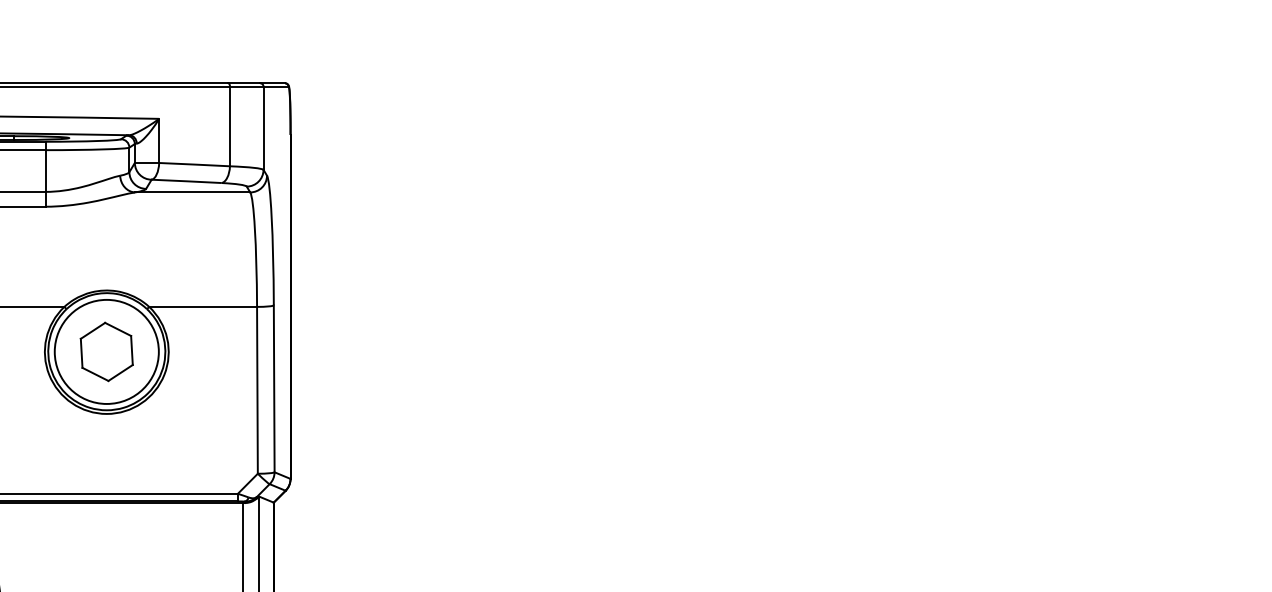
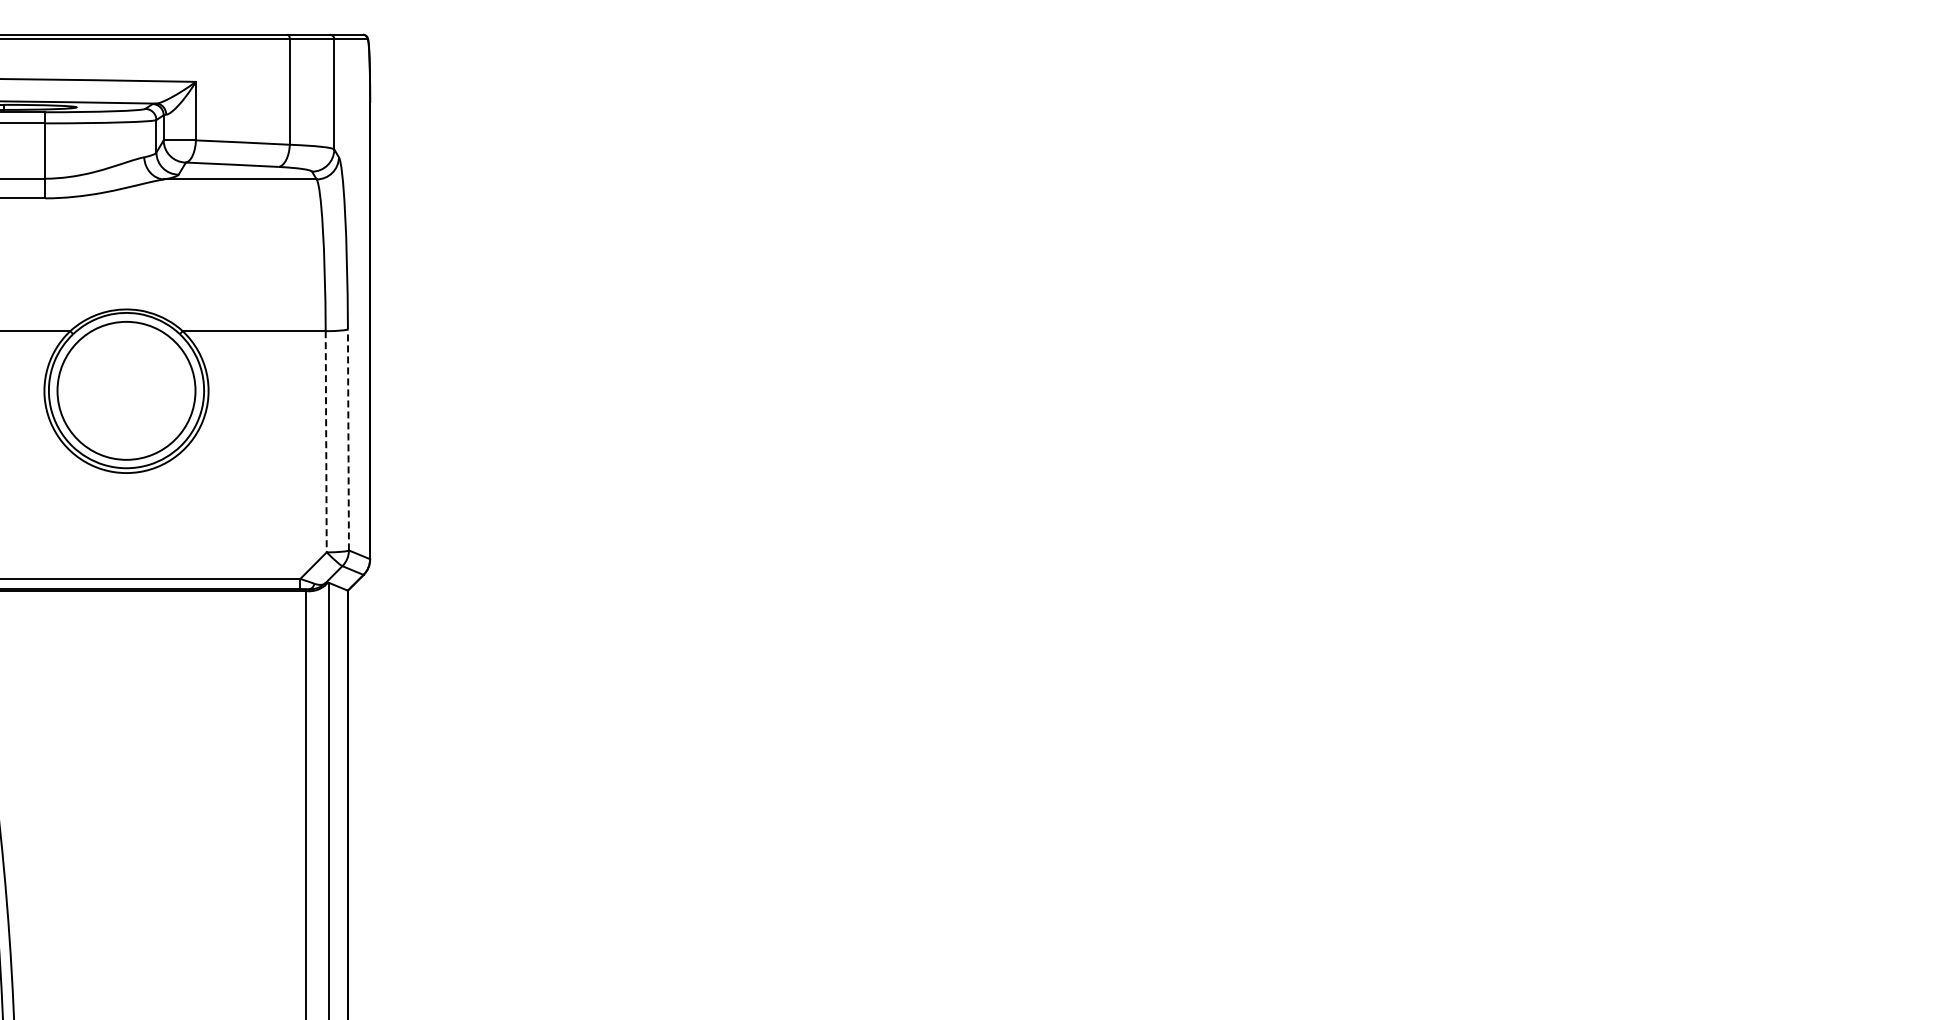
part: (106, 351) -> (126, 390), removed
line: (274, 388) -> (348, 439), solid -> dashed
line: (257, 390) -> (326, 441), solid -> dashed

